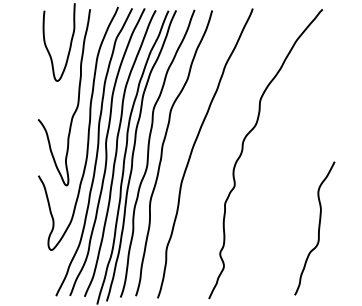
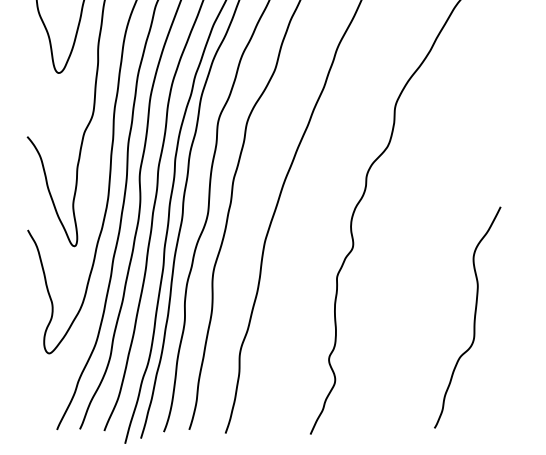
curve: (318, 228) -> (473, 317), moved

